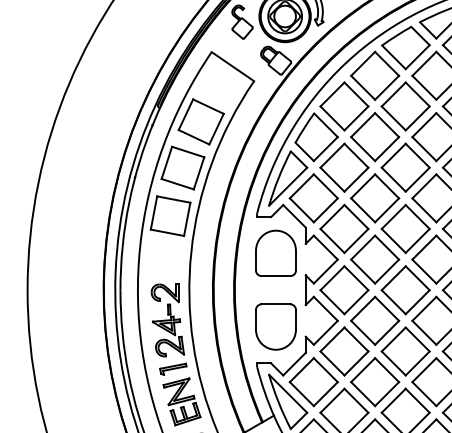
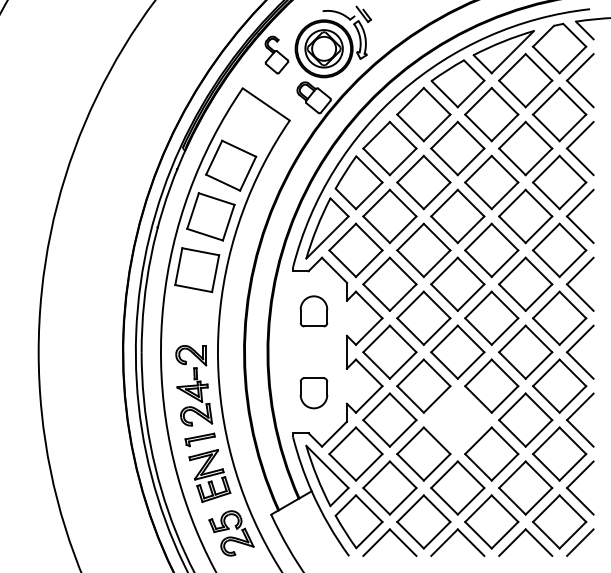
part: (275, 253) -> (313, 311), size x0.6
part: (275, 327) -> (313, 393), size x0.6
part: (405, 350) -> (457, 419), removed

